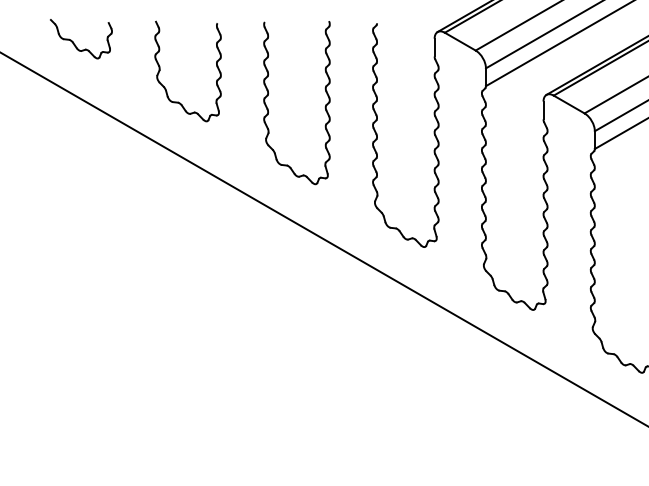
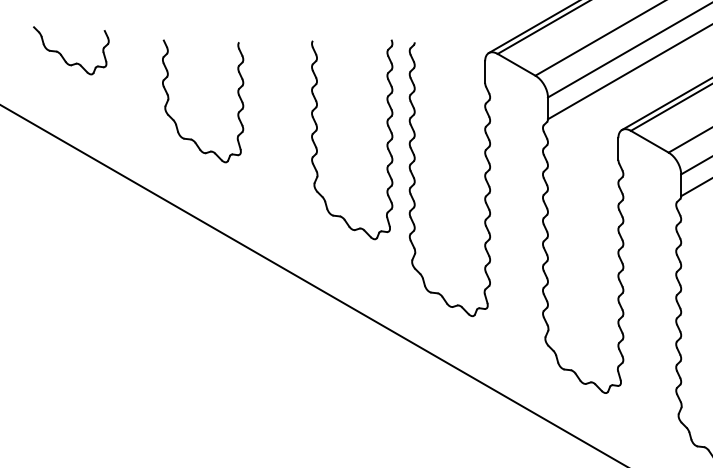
part: (74, 42) -> (62, 54), moved
part: (160, 71) -> (169, 101), moved
part: (324, 106) -> (385, 144), moved

